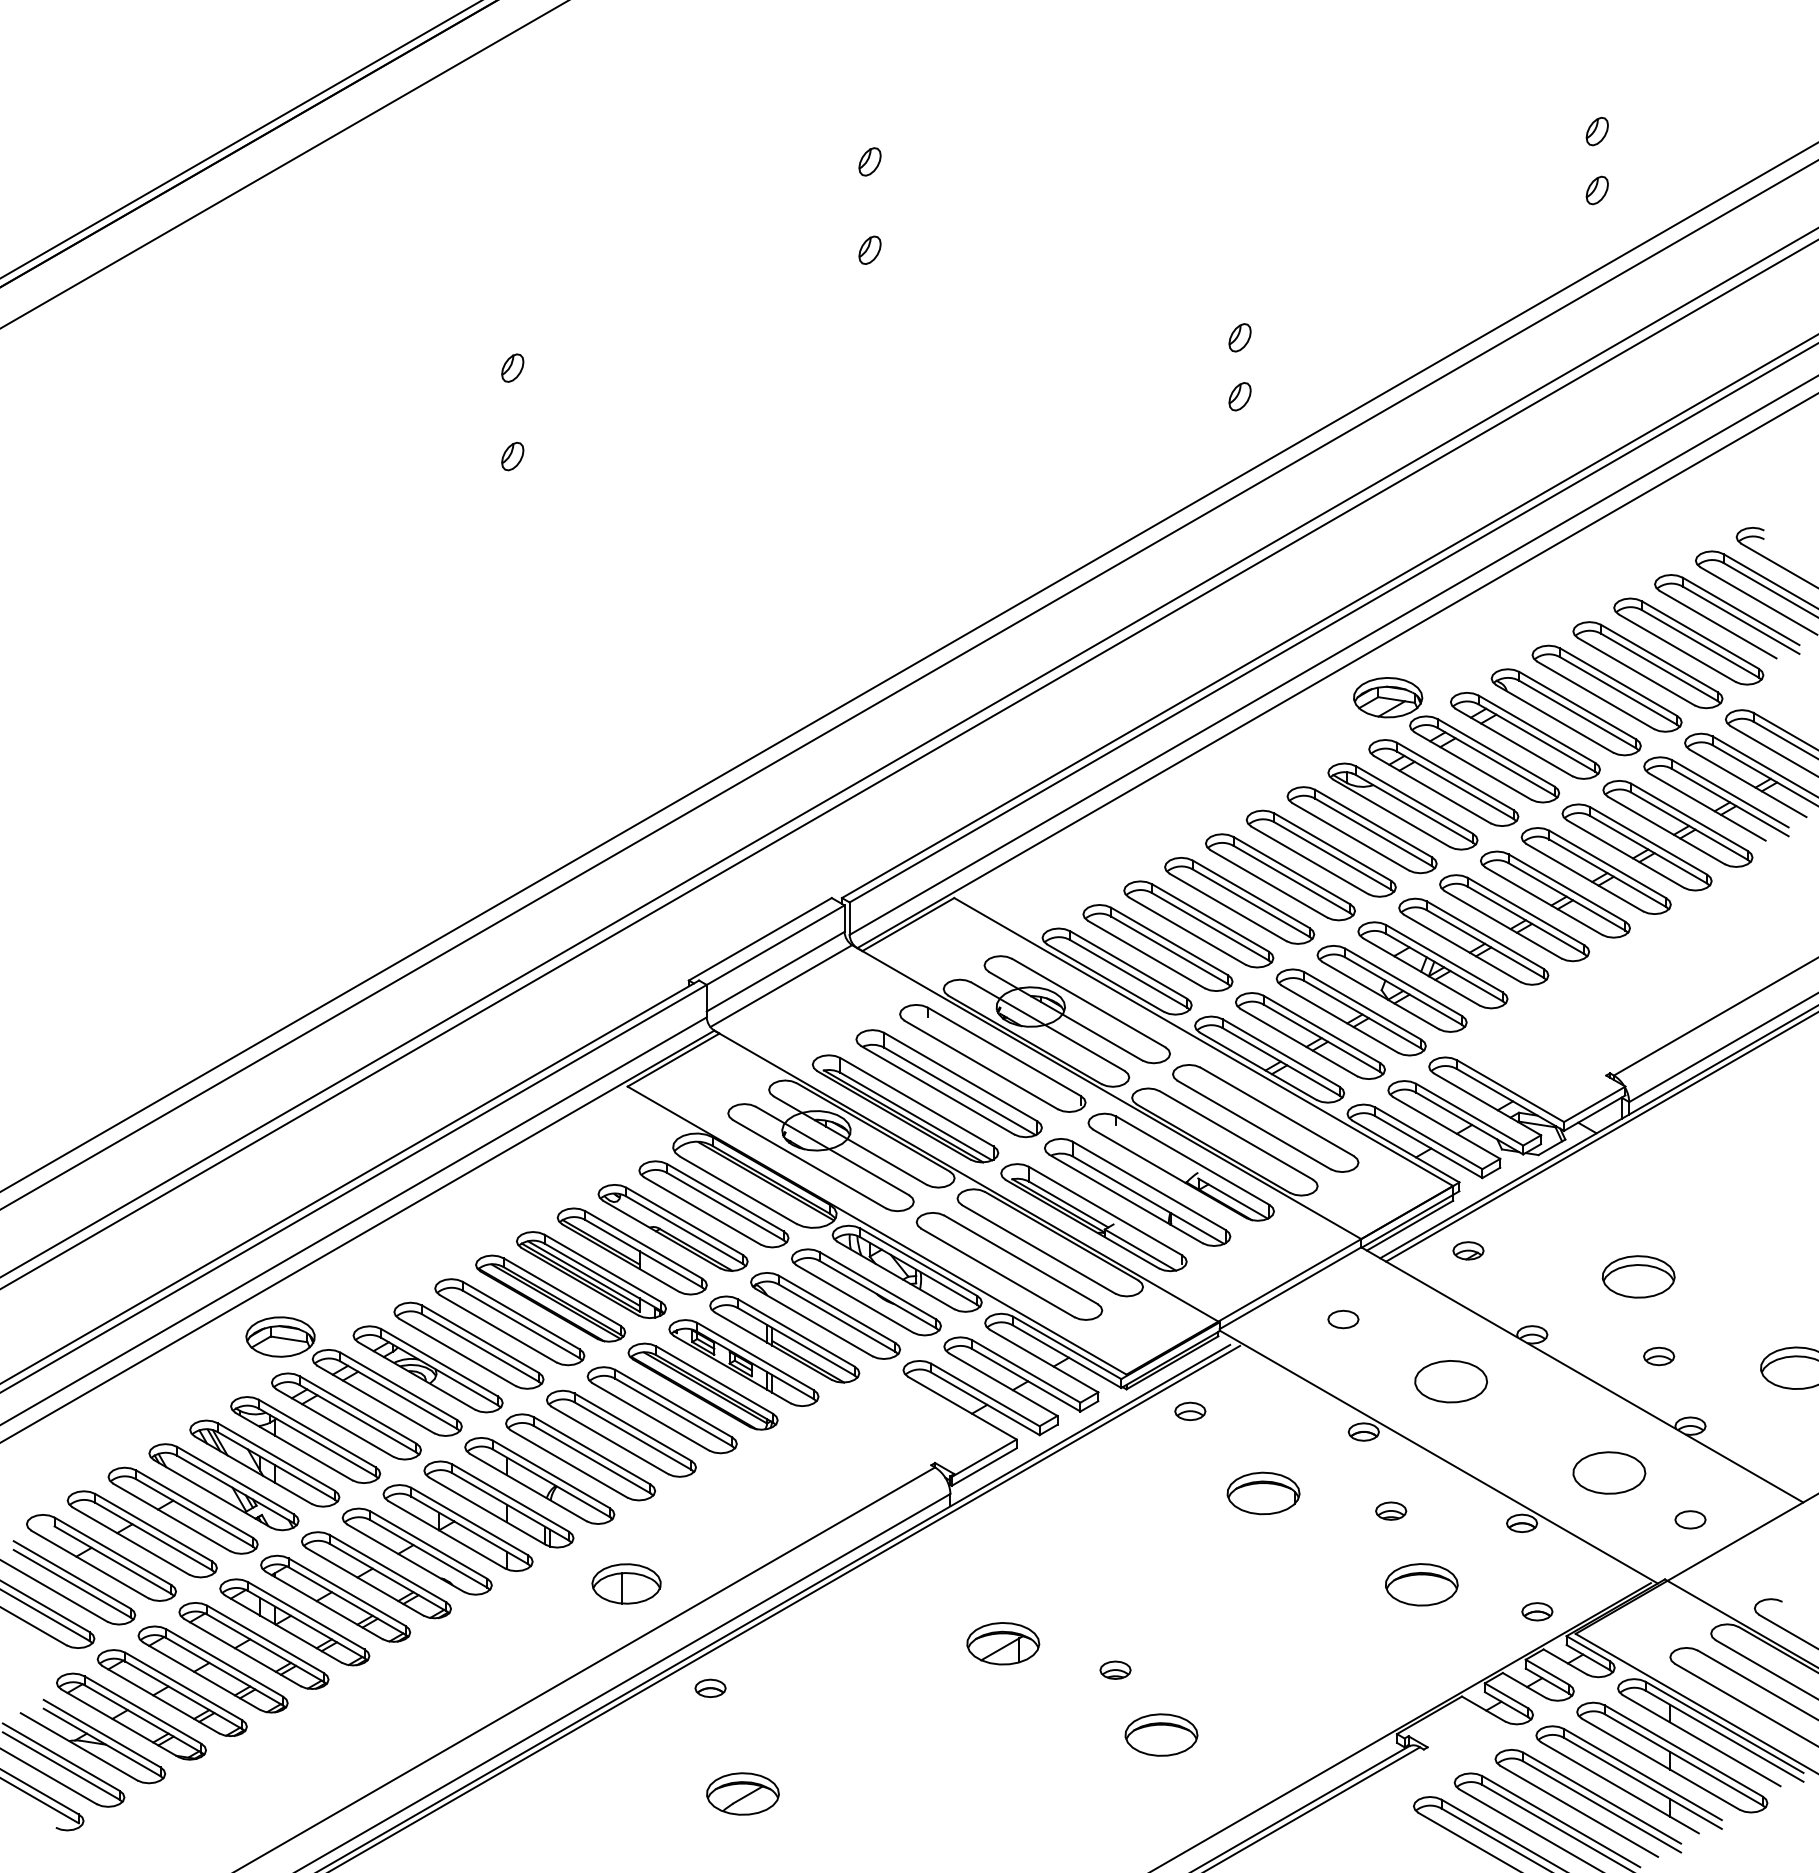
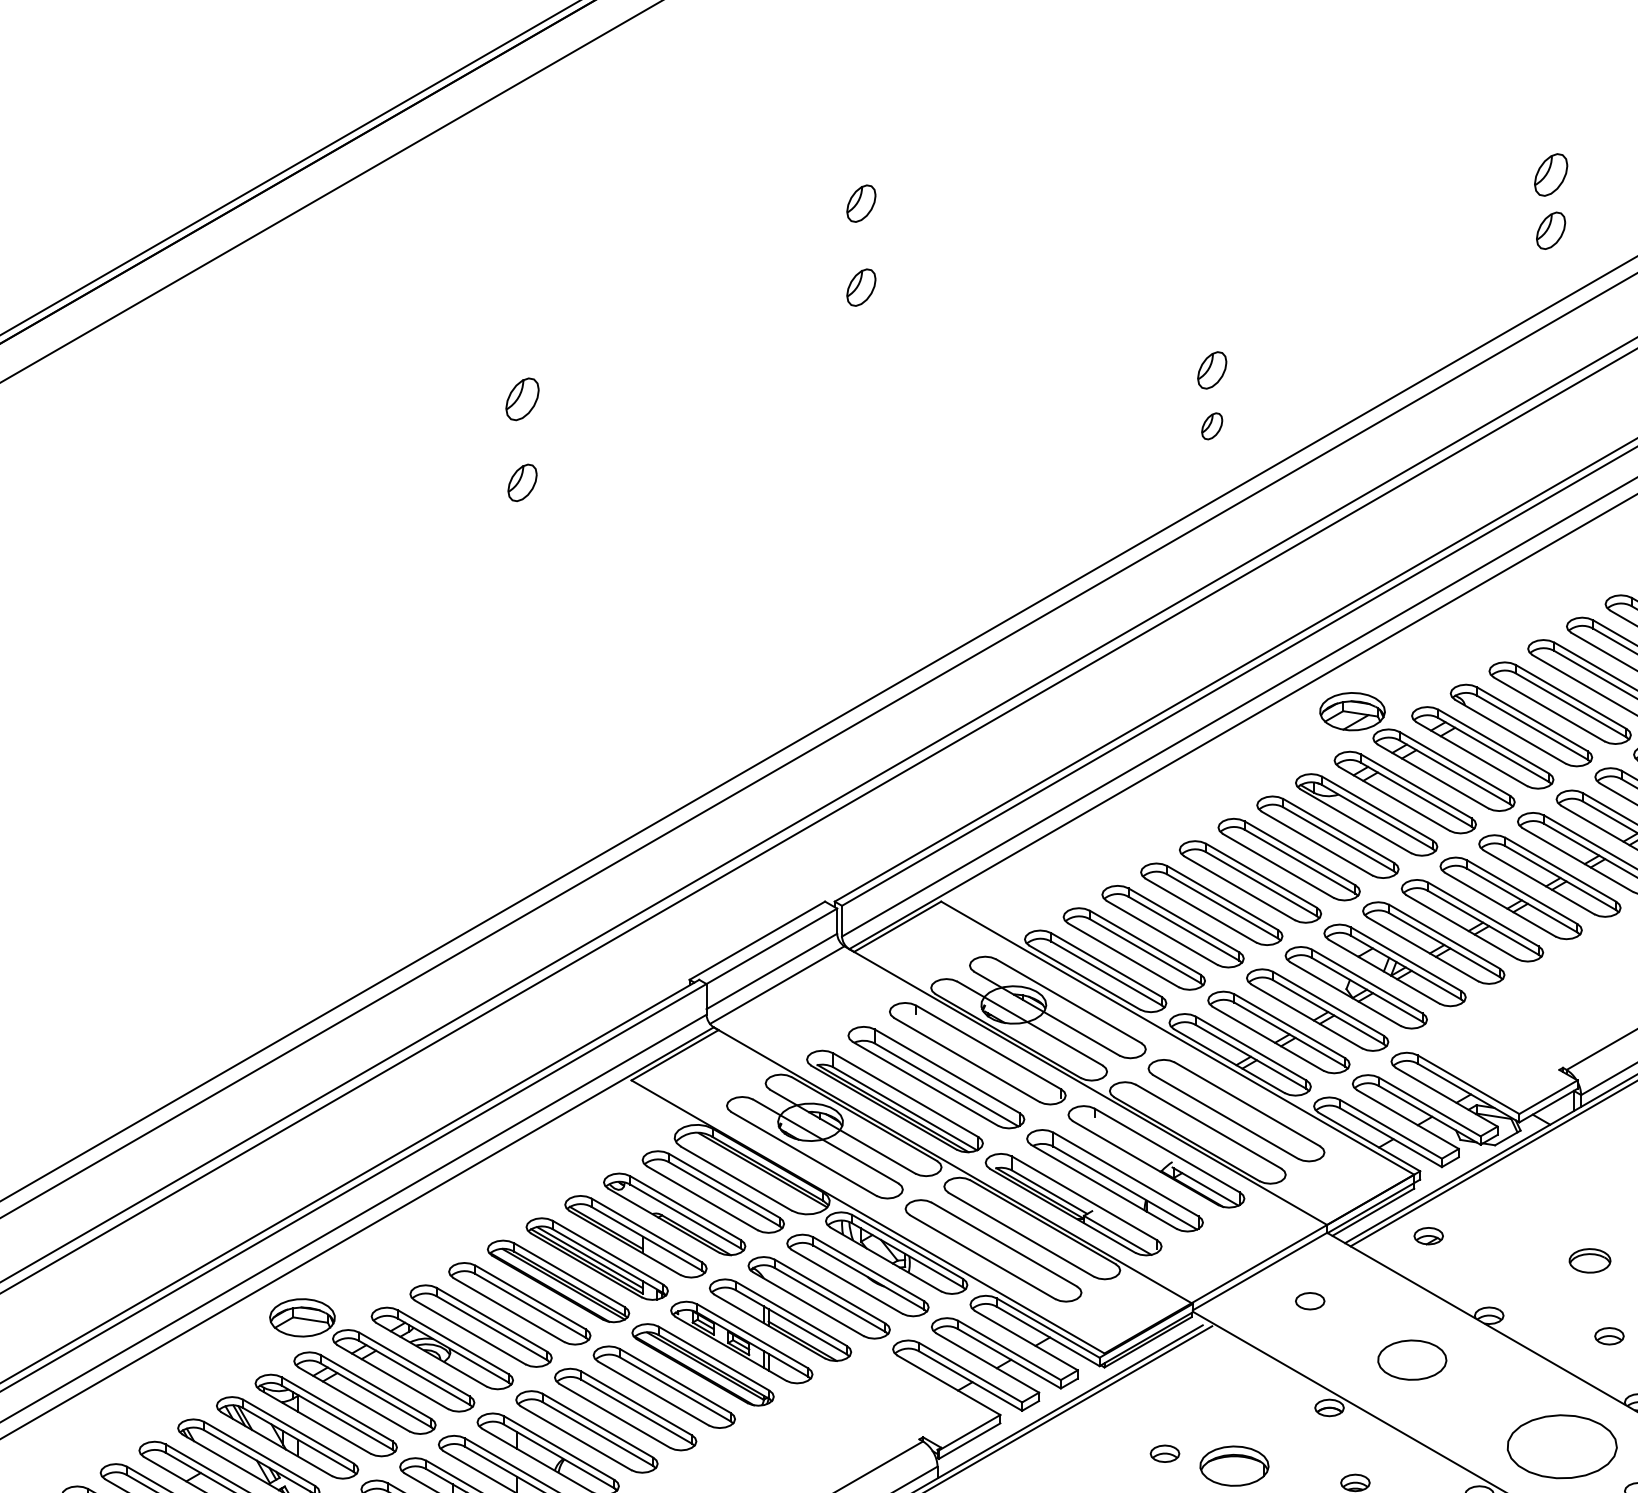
part: (1596, 131) -> (1550, 174), size x1.6
part: (869, 161) -> (860, 203), size x1.4
part: (1596, 190) -> (1550, 230), size x1.4
part: (869, 249) -> (860, 286), size x1.4
part: (1239, 337) -> (1211, 370), size x1.4
part: (512, 367) -> (522, 398), size x1.6
part: (512, 456) -> (522, 483), size x1.4
part: (1638, 1276) -> (1589, 1260), size x0.6
part: (1190, 1411) -> (1165, 1453), moved
part: (1609, 1472) -> (1562, 1446), size x1.6

